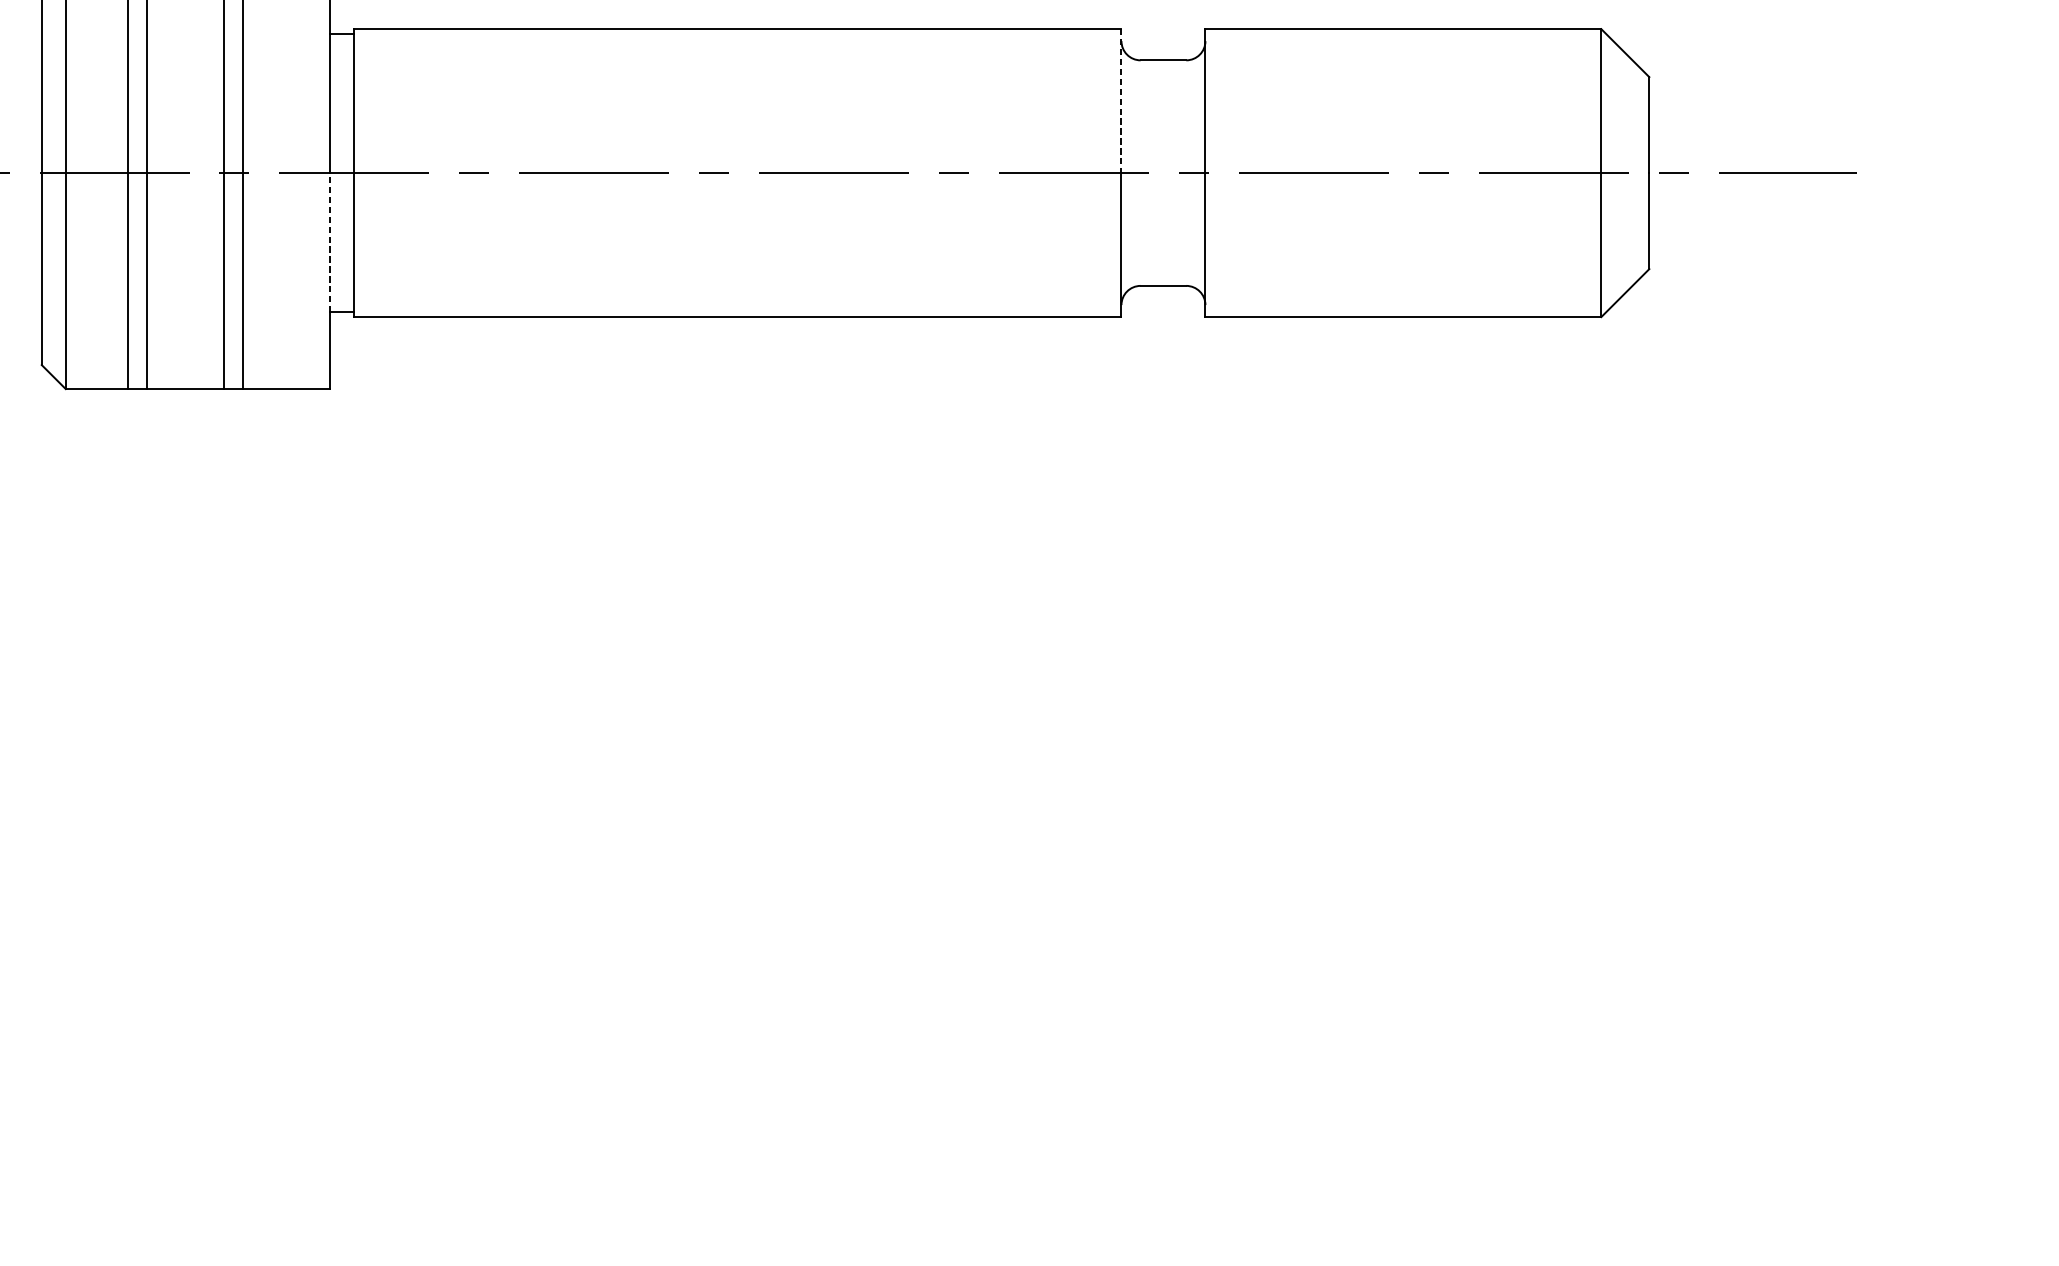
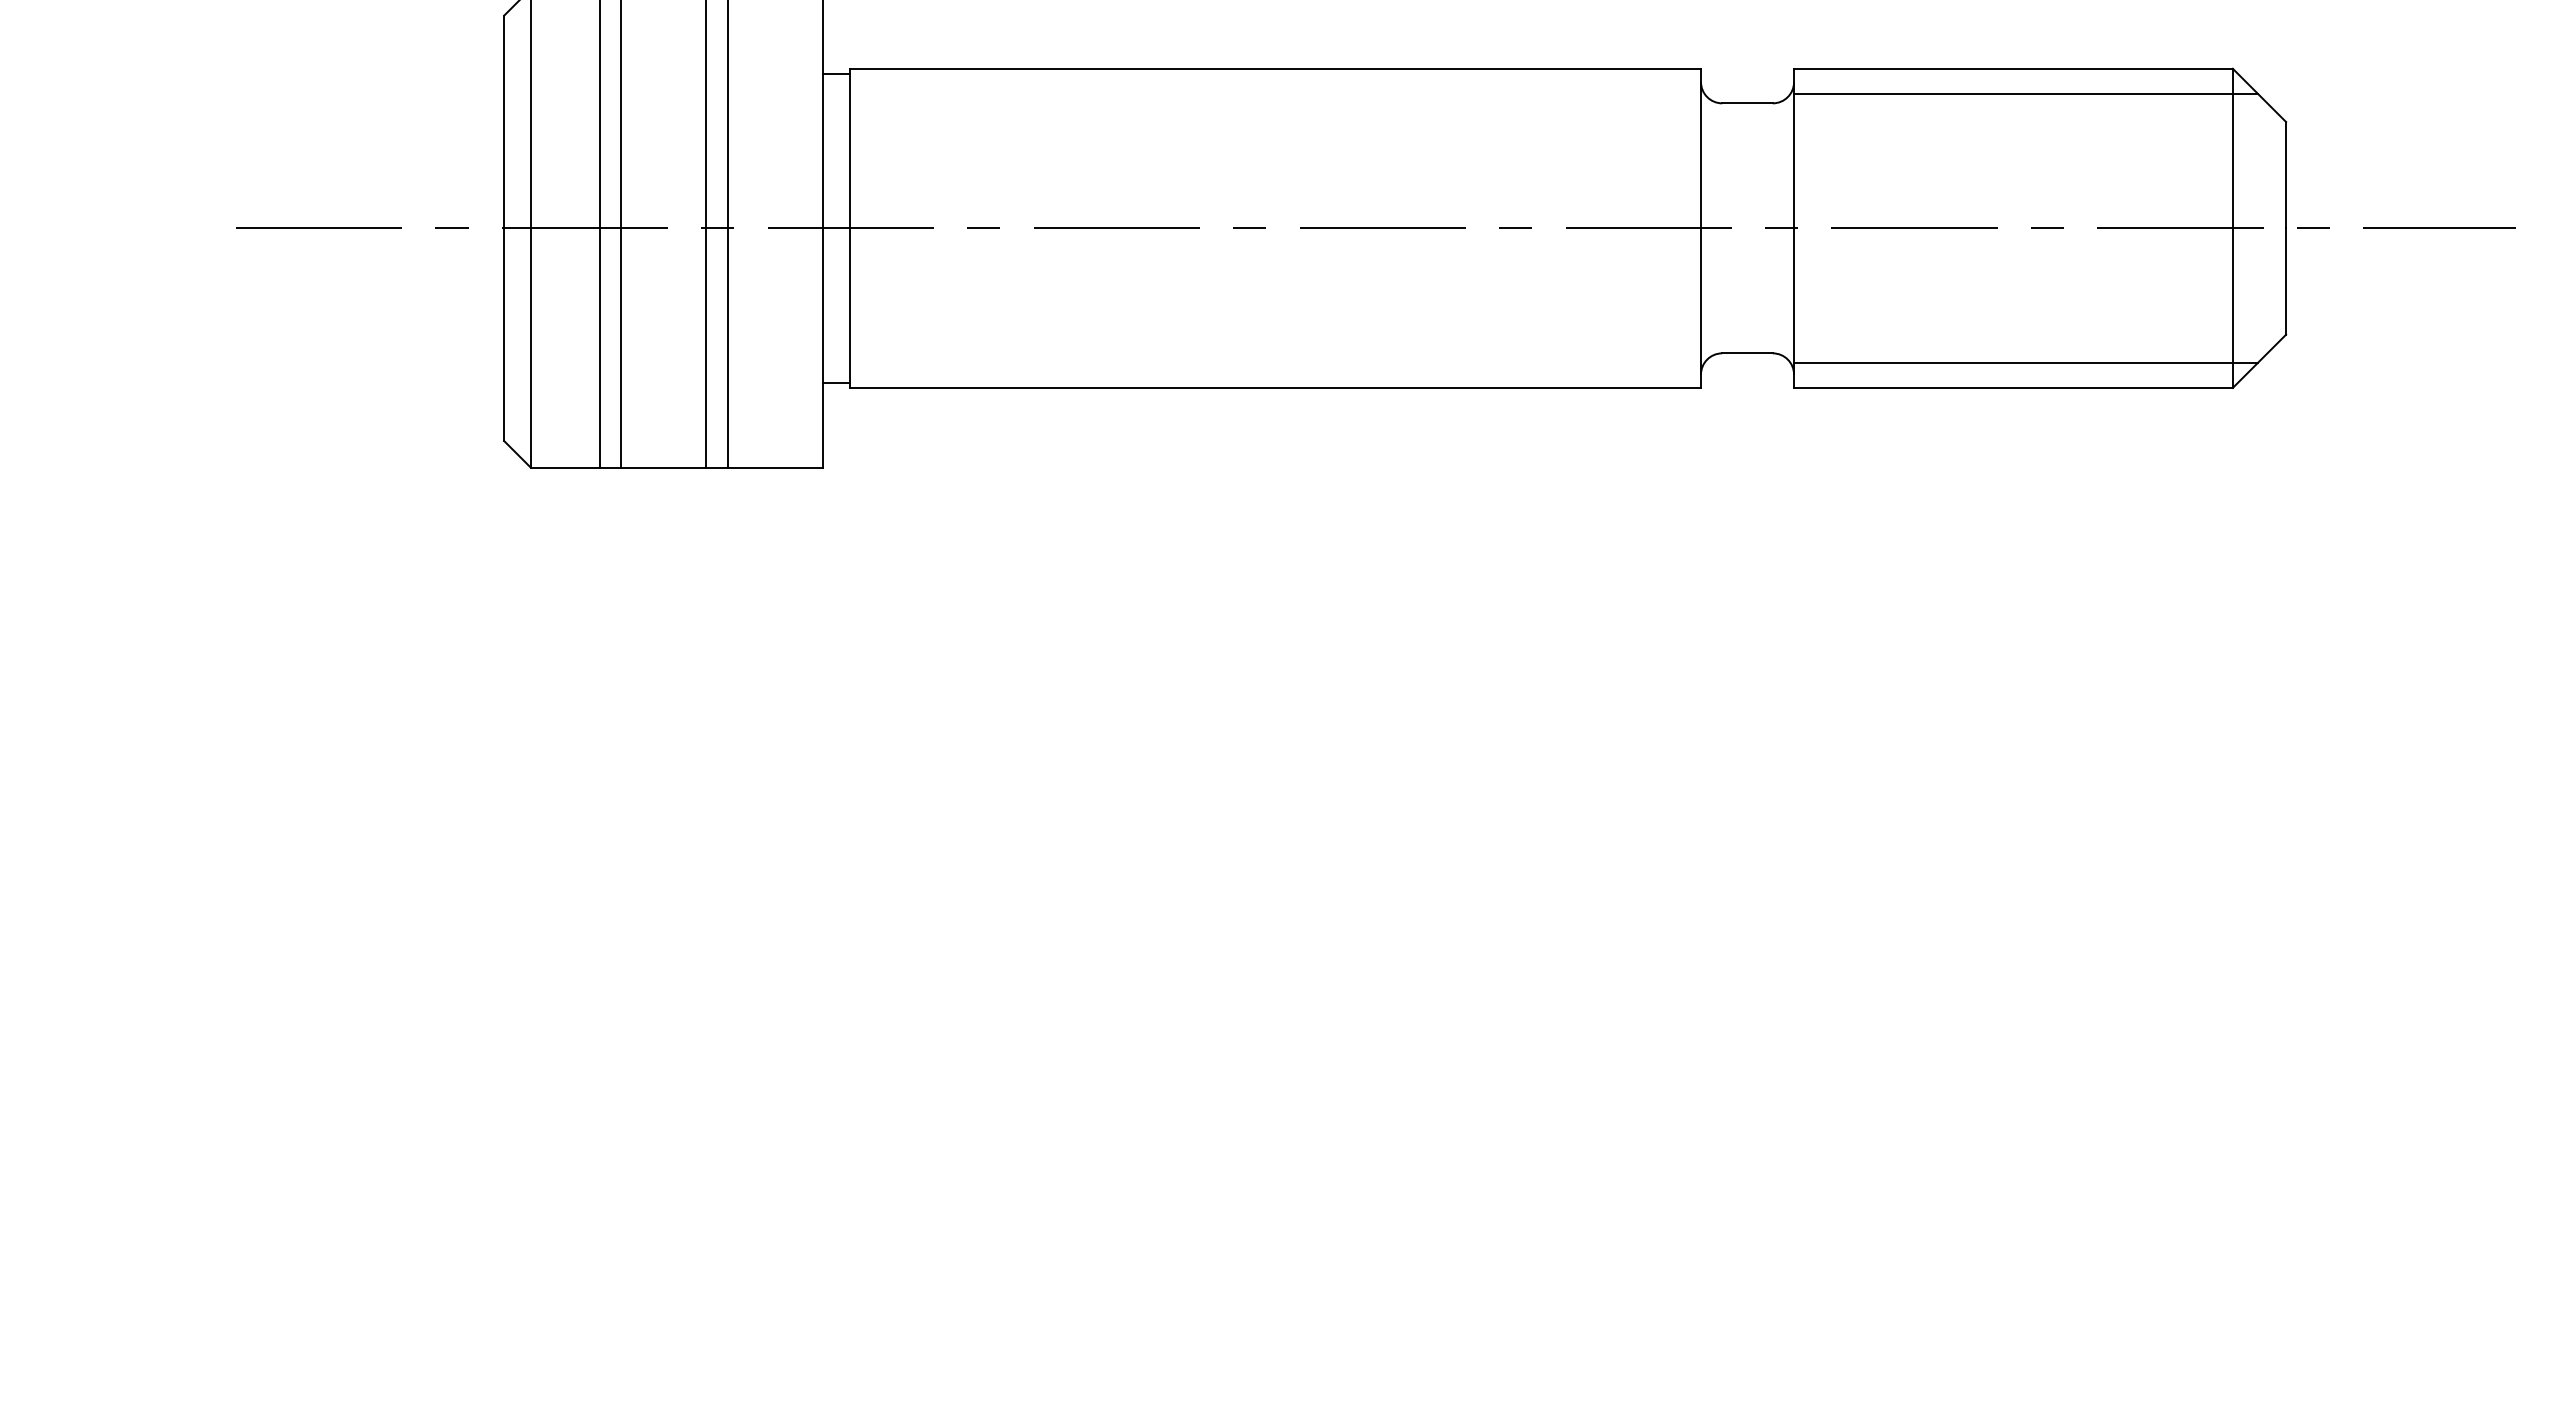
line: (1415, 51) -> (2026, 93), added
line: (1121, 101) -> (1700, 148), dashed -> solid
line: (329, 241) -> (823, 304), dashed -> solid
line: (1415, 294) -> (2026, 362), added

